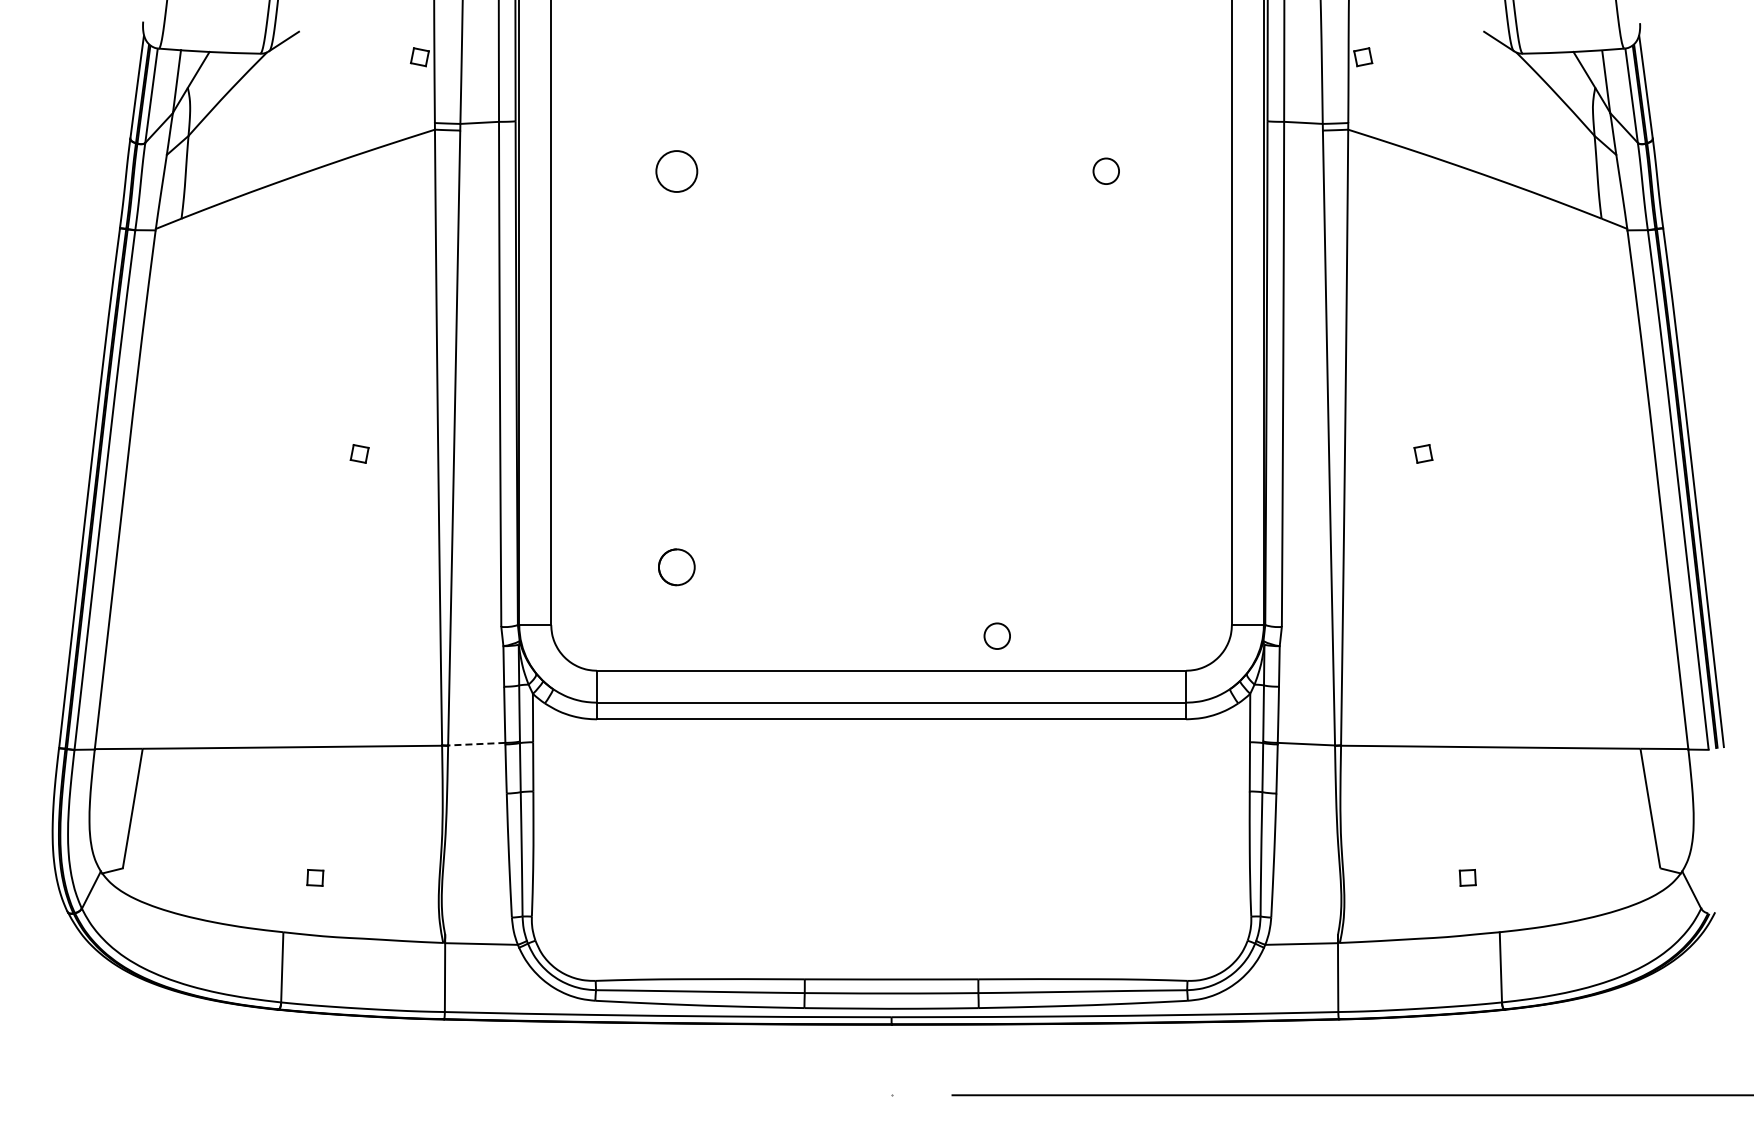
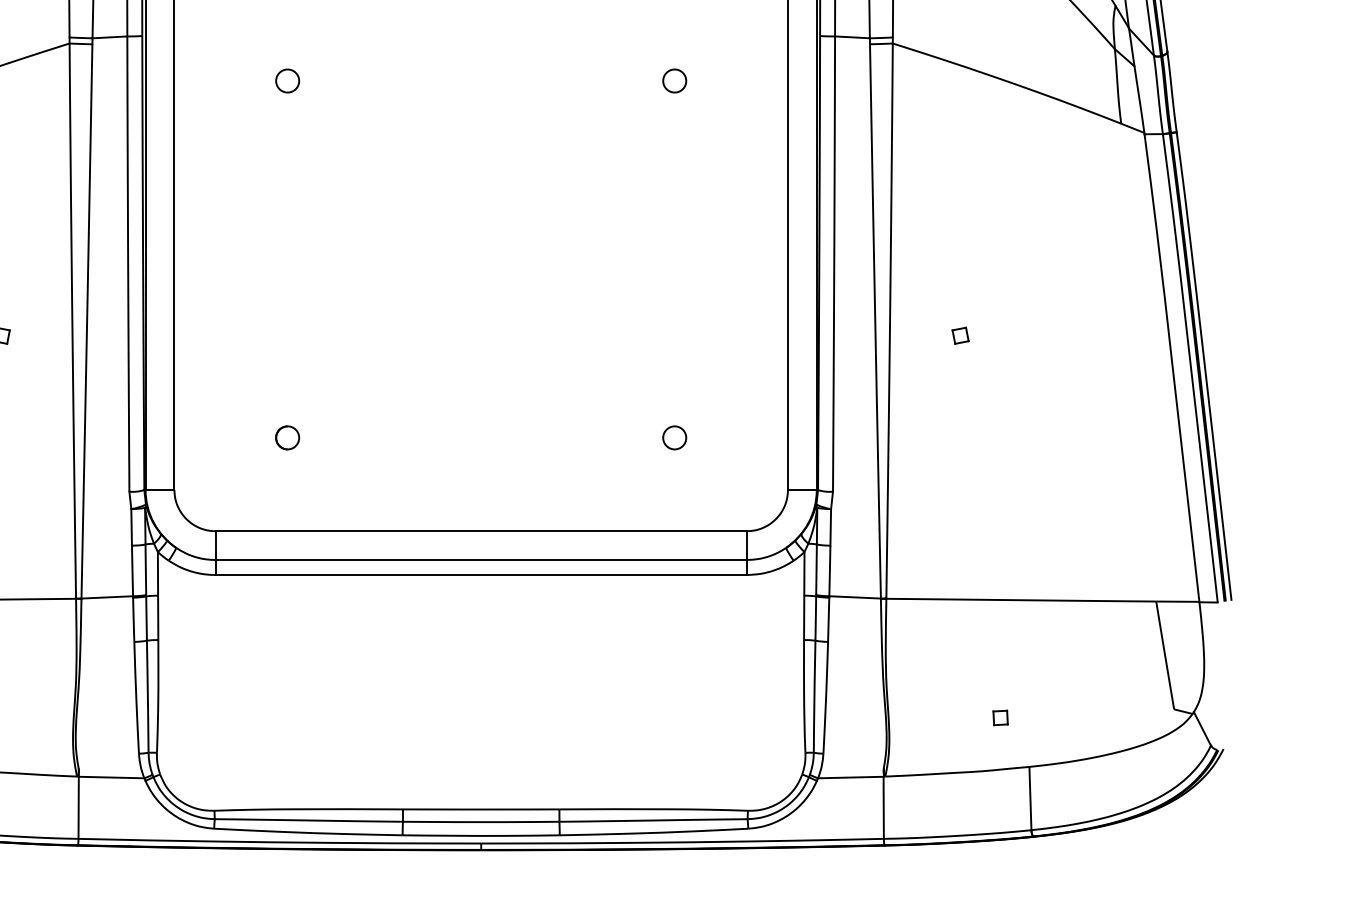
circle: (676, 170) -> (287, 80), size x0.62
circle: (676, 566) -> (287, 437), size x0.71
circle: (996, 635) -> (674, 437), moved
line: (476, 744) -> (107, 597), dashed -> solid

